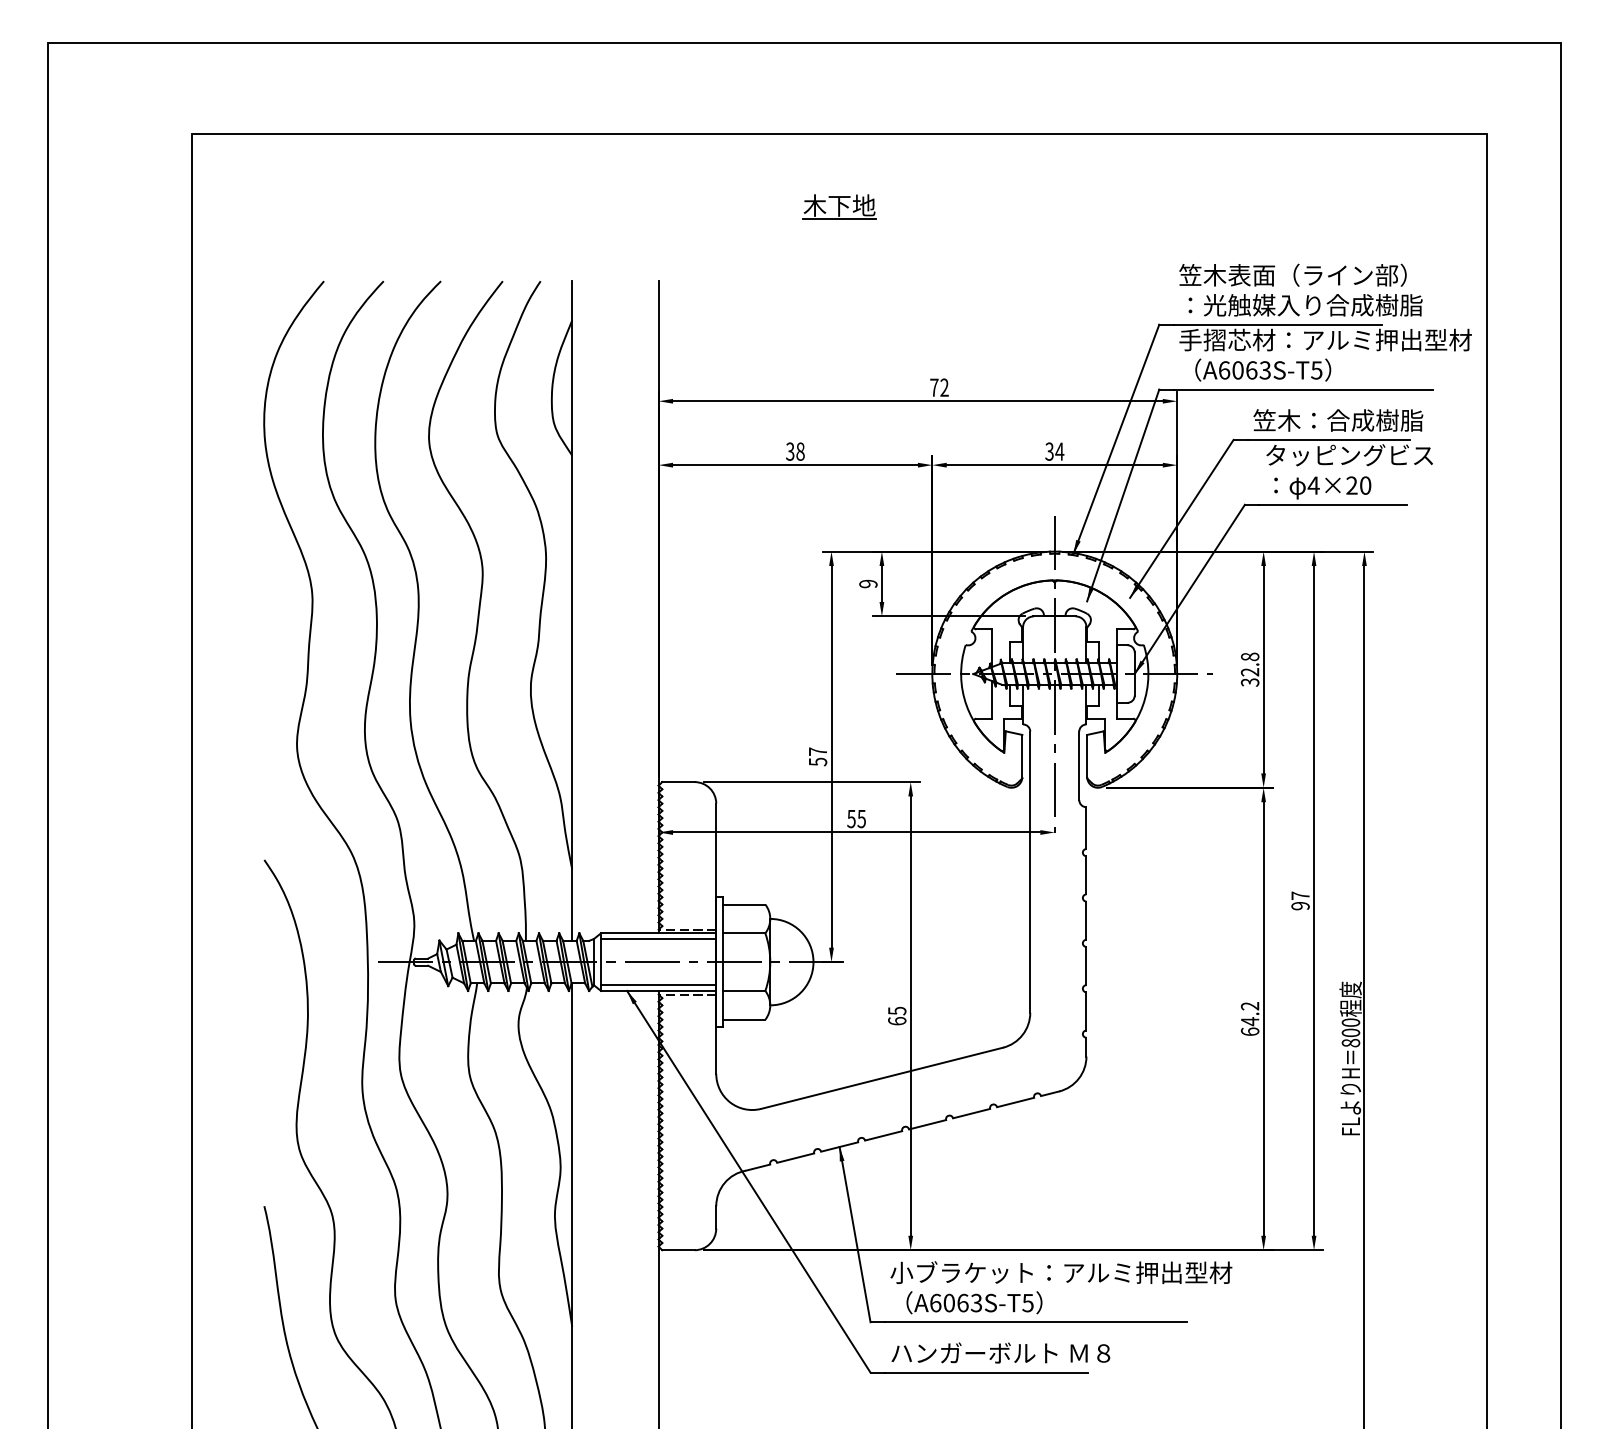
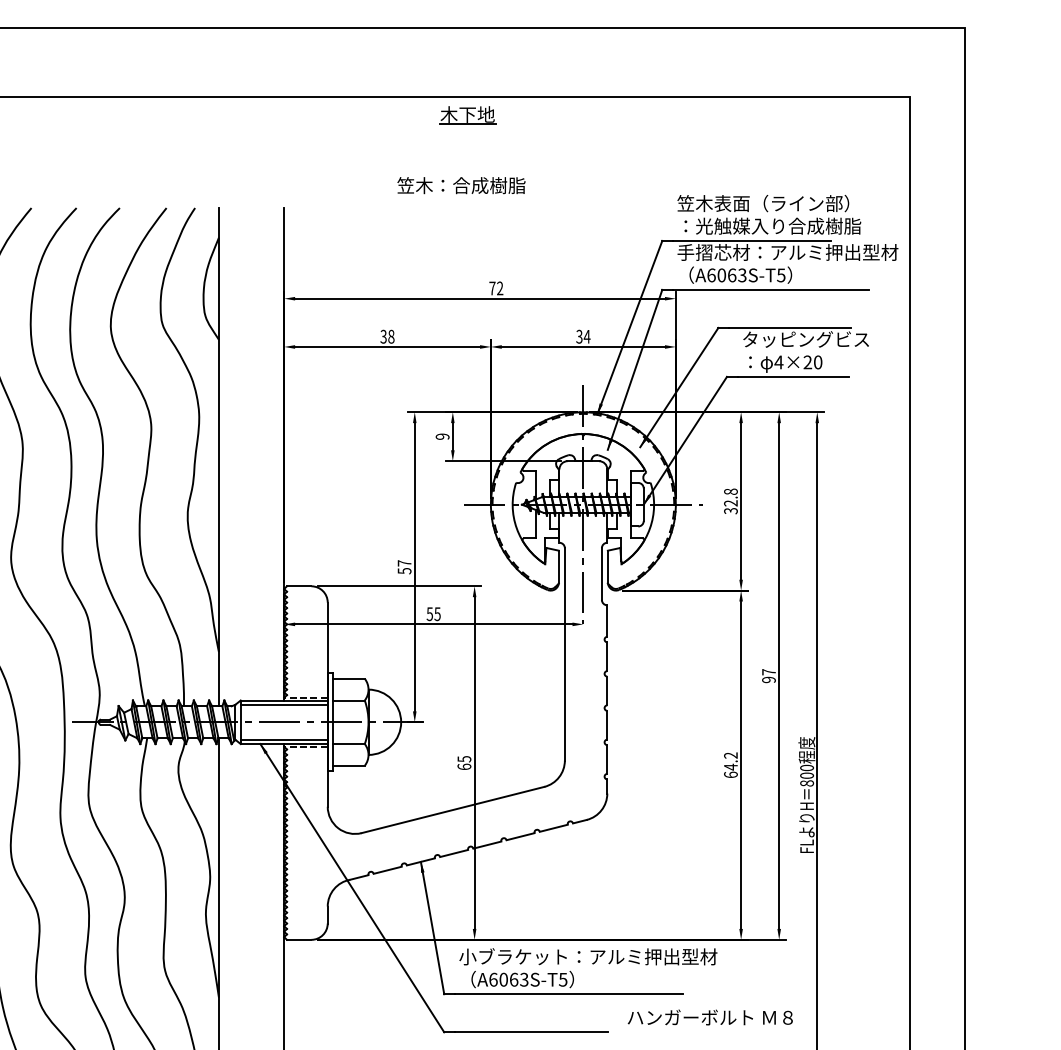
part: (839, 206) -> (467, 115), moved
text: (1338, 420) -> (461, 185), moved
text: (1000, 1352) -> (710, 1017), moved

